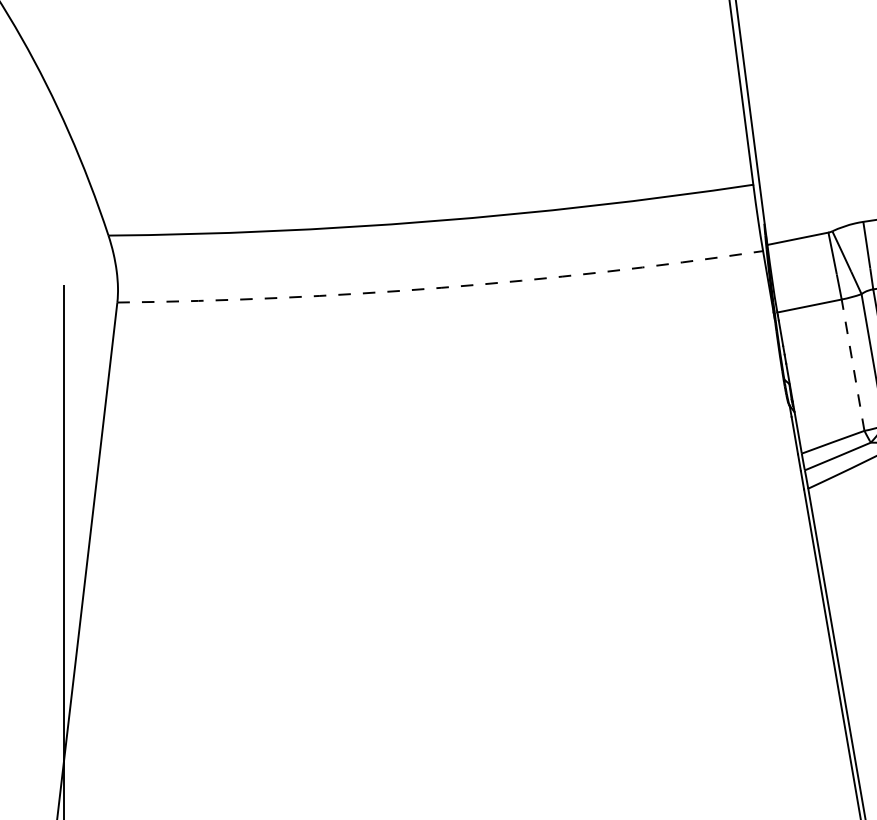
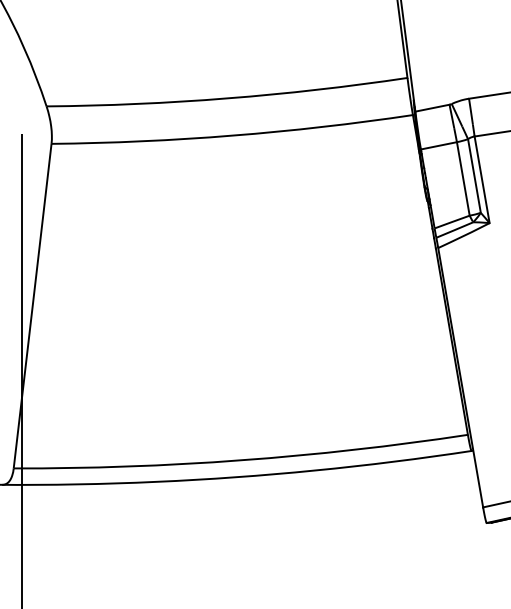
arc: (440, 287) -> (232, 135), dashed -> solid
line: (853, 364) -> (463, 178), dashed -> solid

